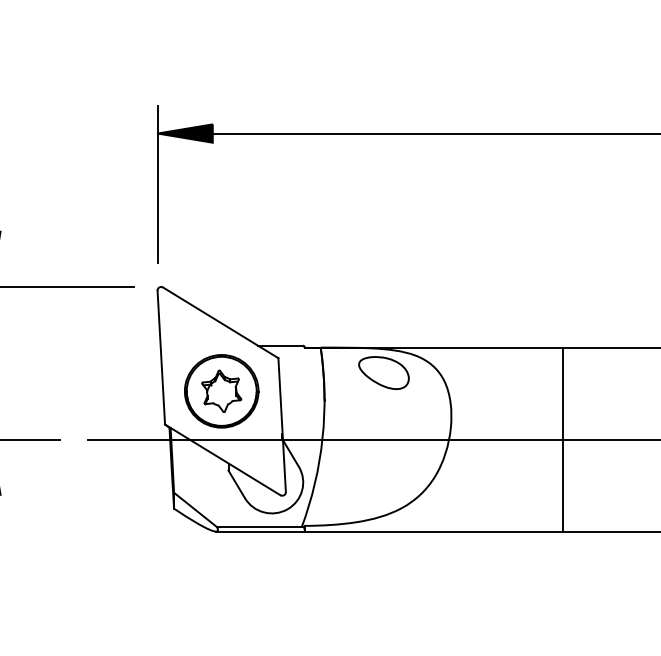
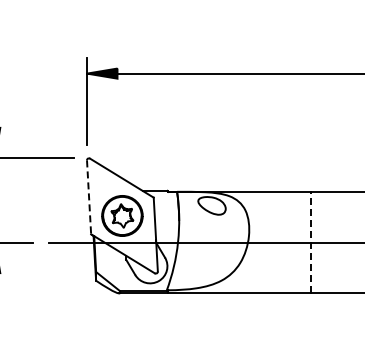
line: (162, 357) -> (89, 197), solid -> dashed
line: (562, 439) -> (310, 242), solid -> dashed

